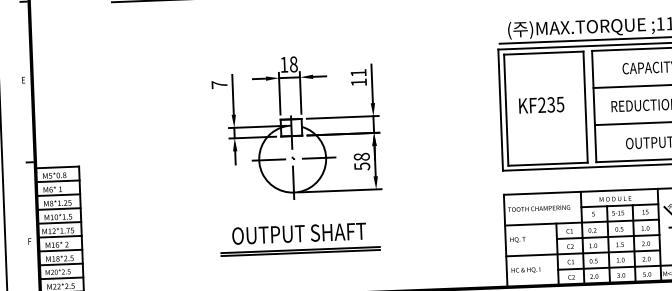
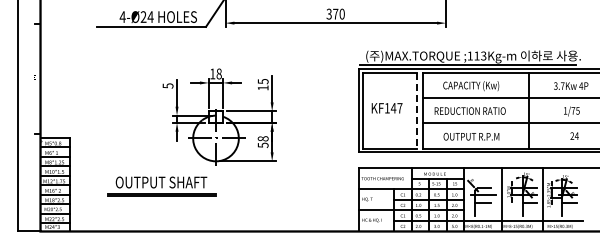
text: (357, 73) -> (262, 81), 11 -> 15
text: (218, 84) -> (167, 85), 7 -> 5
text: (551, 105) -> (393, 108), KF235 -> KF147
line: (586, 106) -> (417, 110), solid -> dashed
part: (299, 239) -> (161, 186), moved

